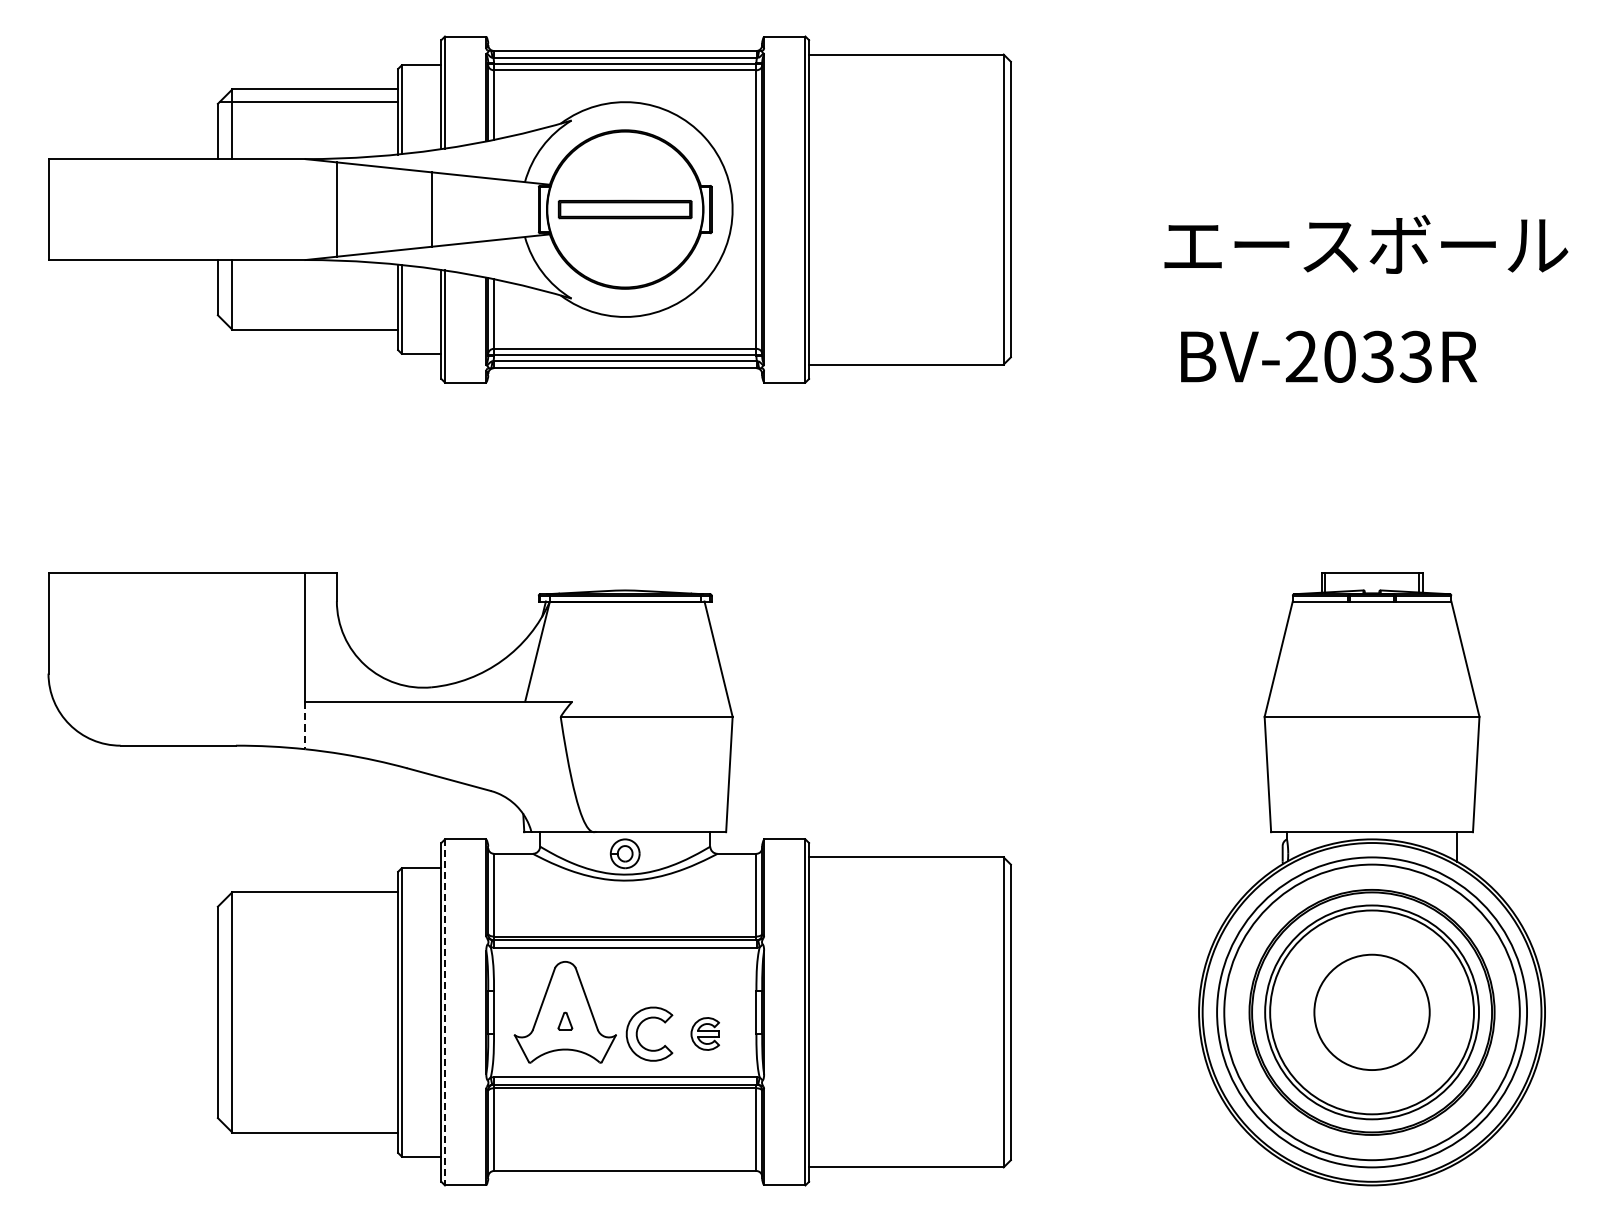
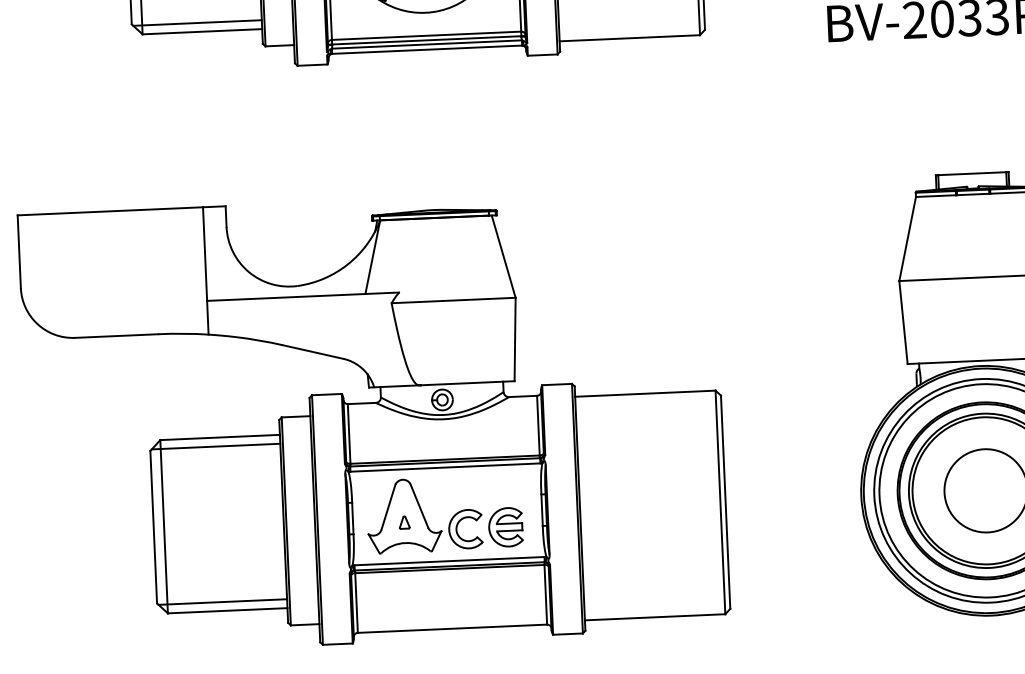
line: (308, 317) -> (197, 23), added
line: (305, 726) -> (207, 318), dashed -> solid
line: (308, 904) -> (215, 446), added
line: (445, 1012) -> (317, 520), dashed -> solid
part: (705, 1033) -> (506, 527), size x1.67
line: (308, 1120) -> (222, 602), added

